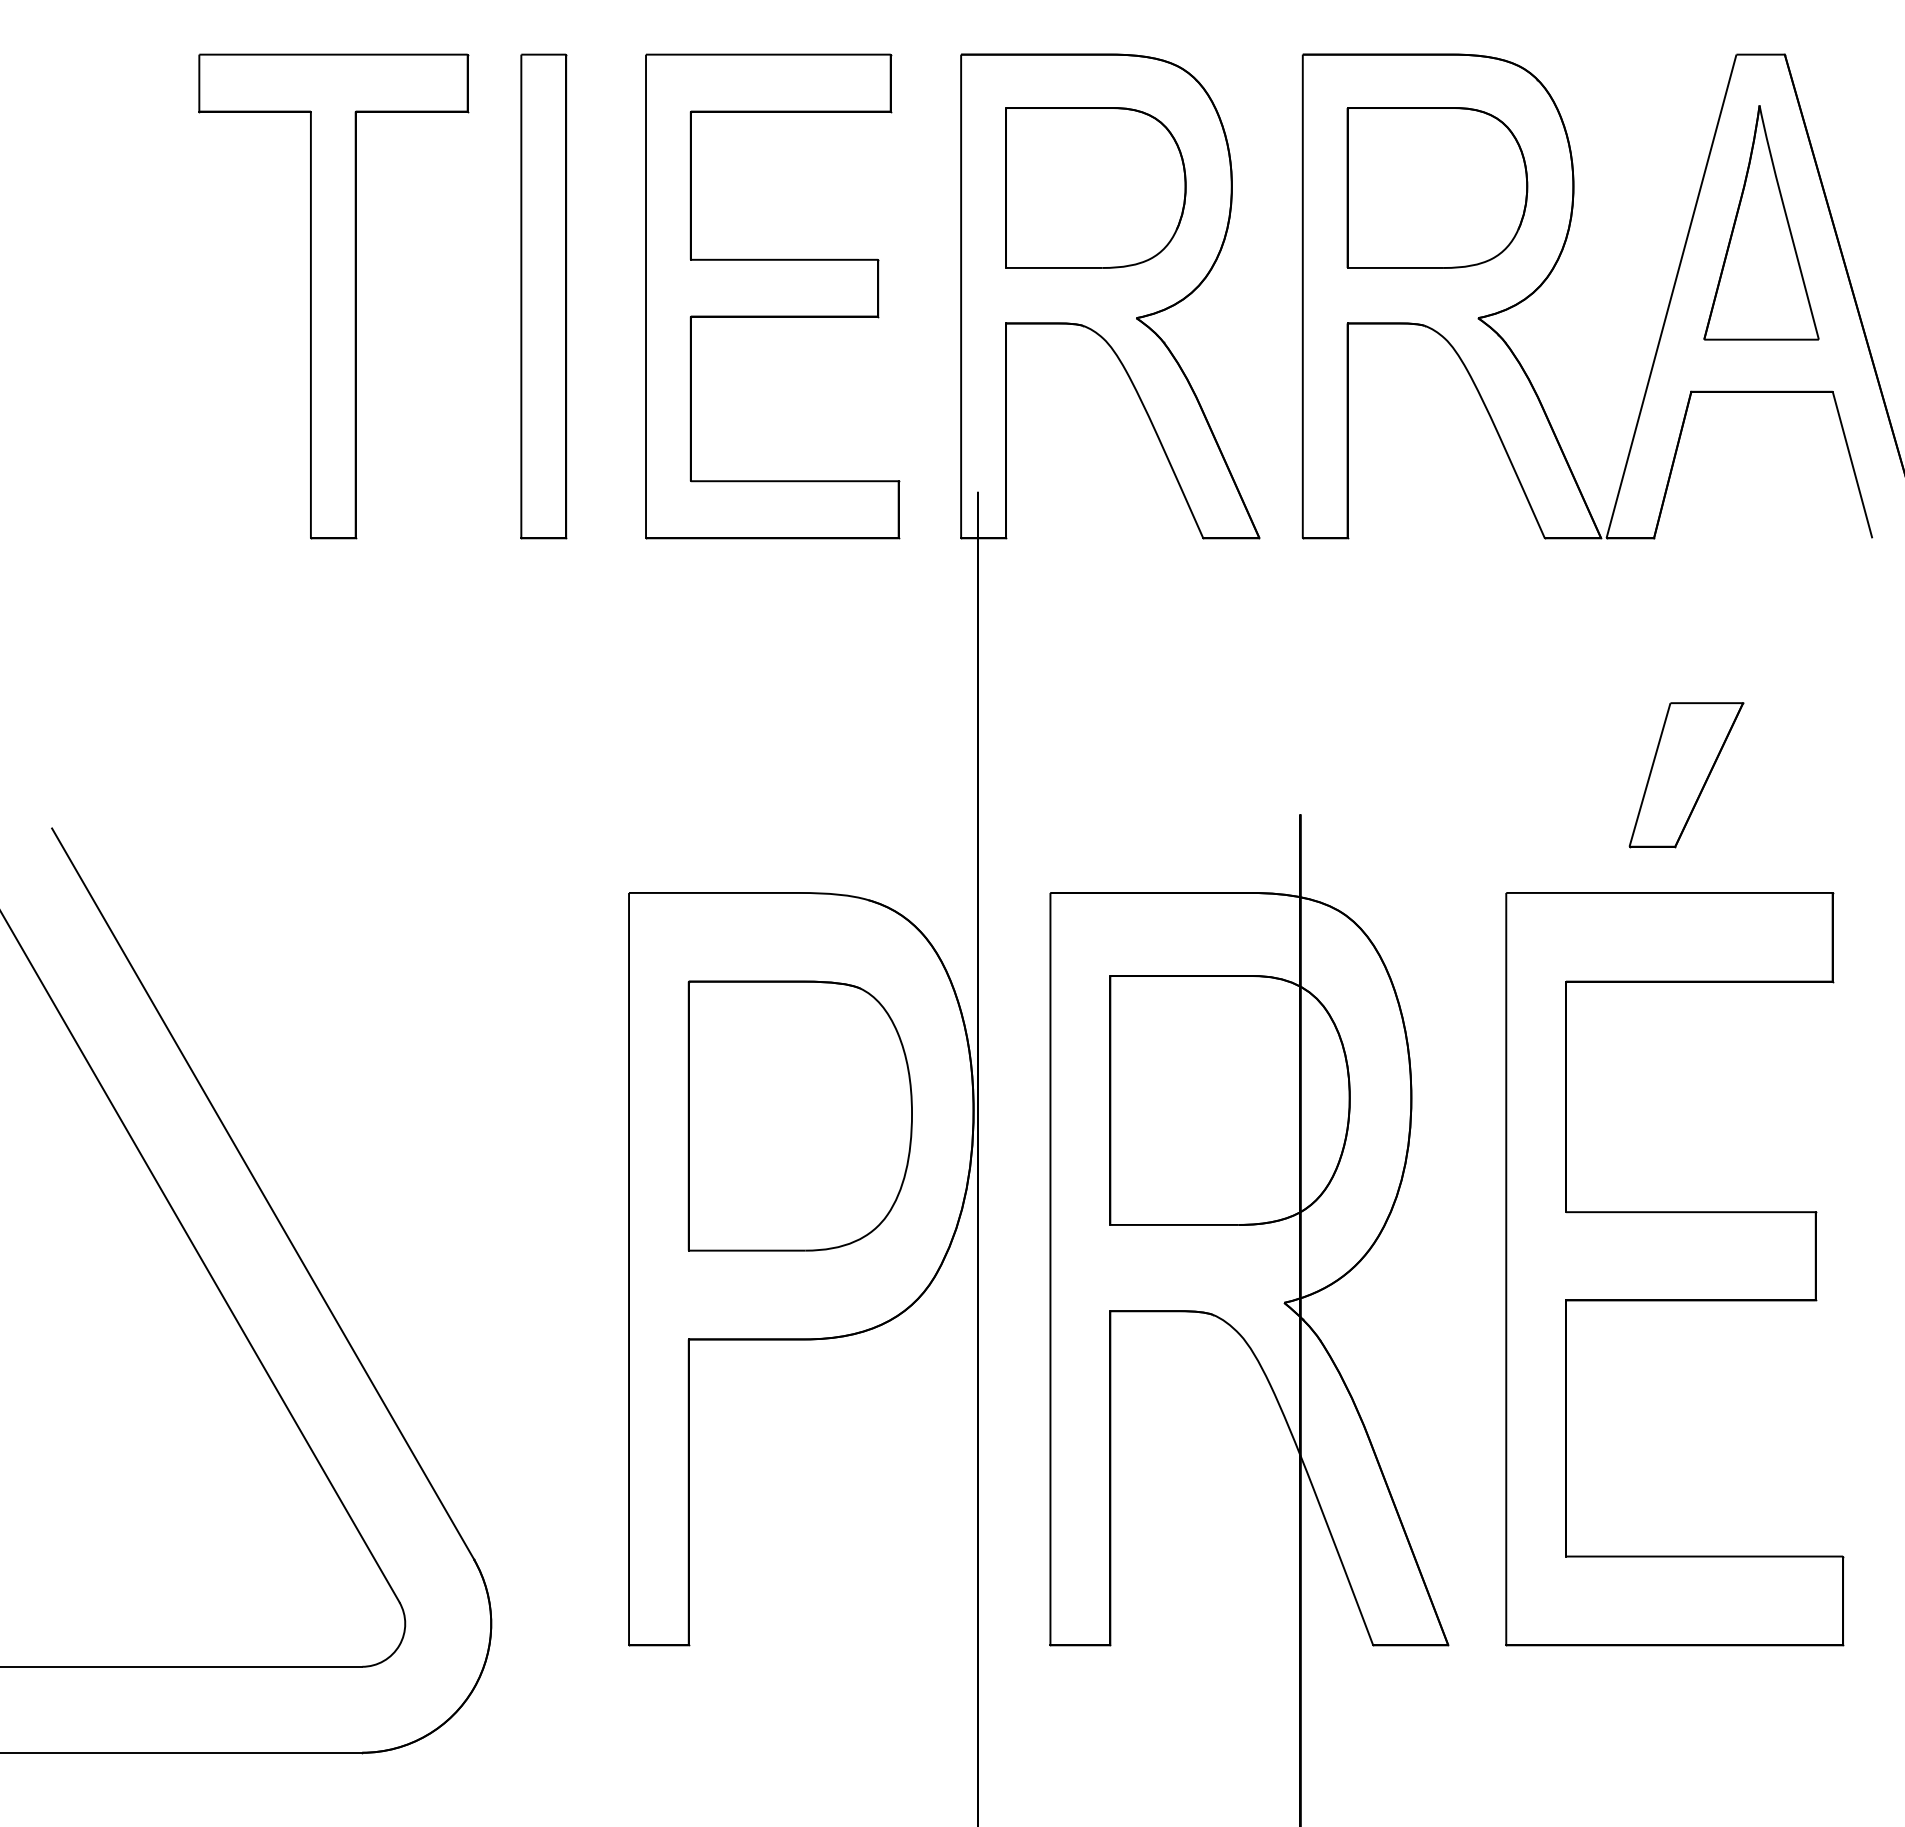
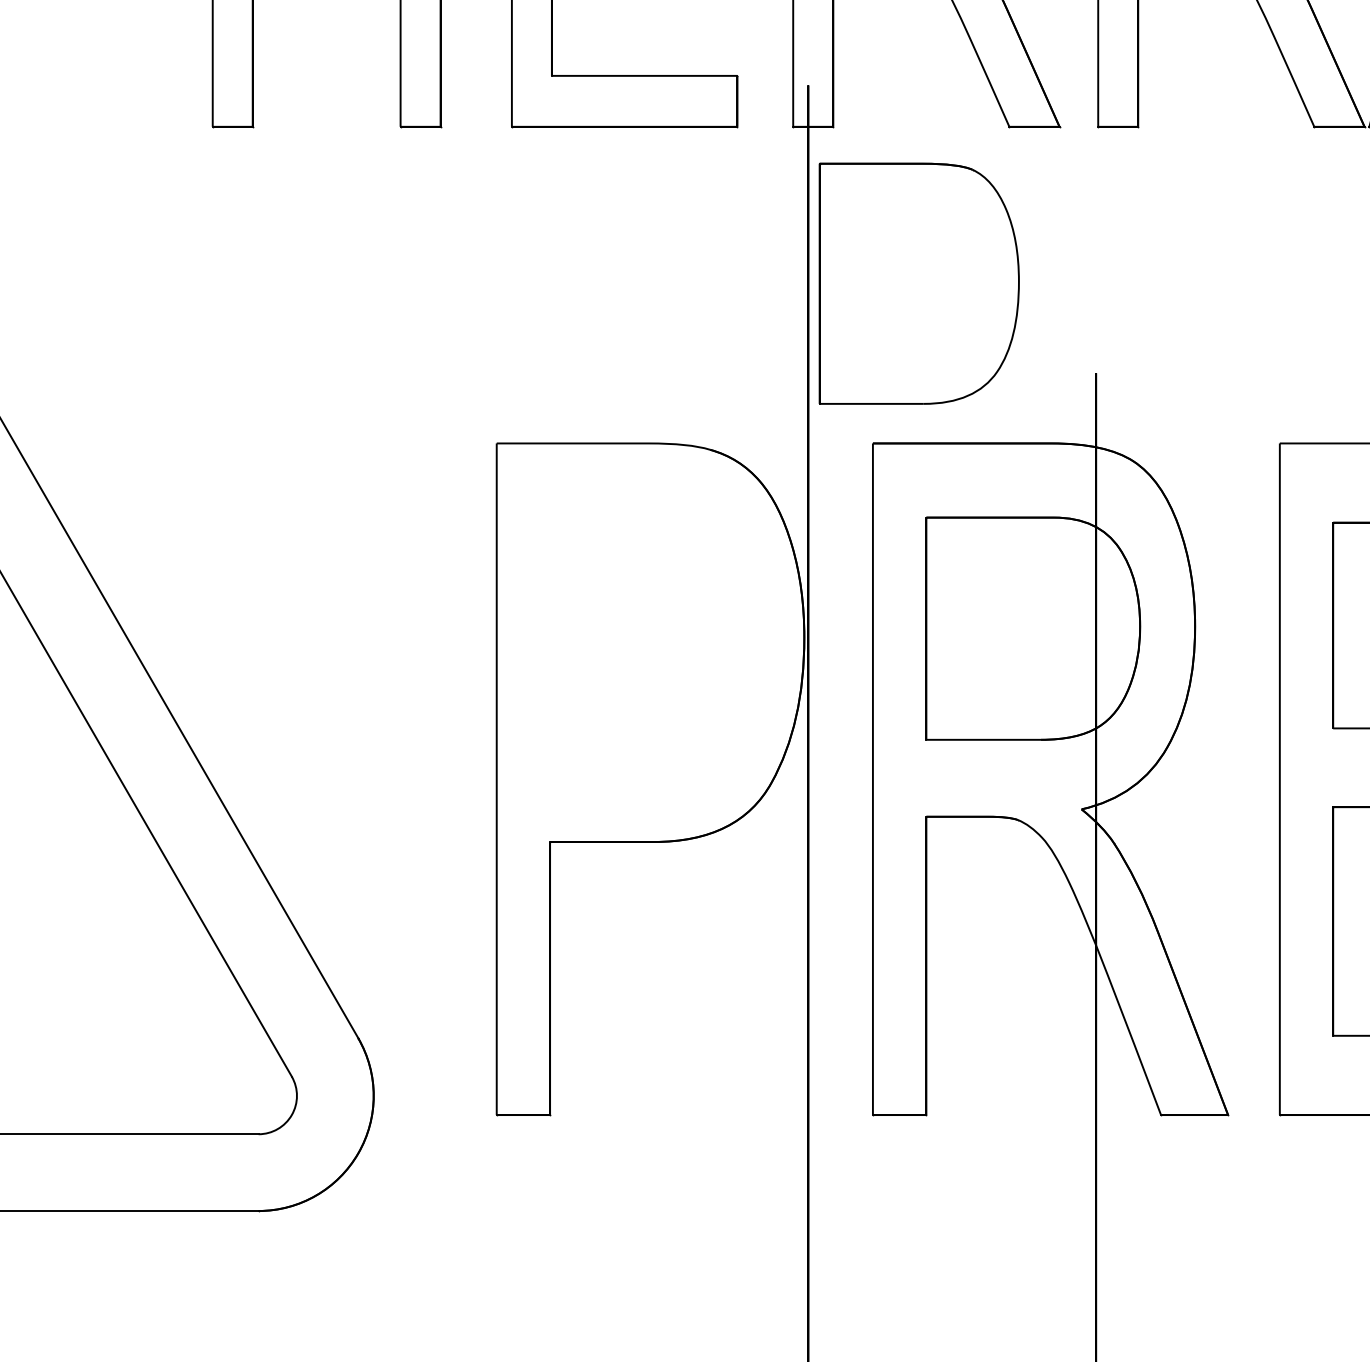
part: (799, 1115) -> (918, 283), moved

